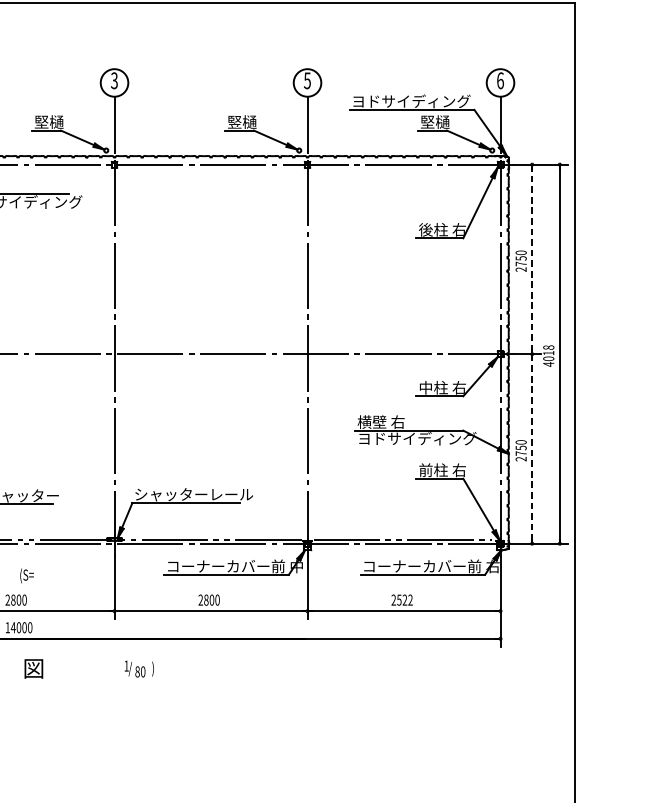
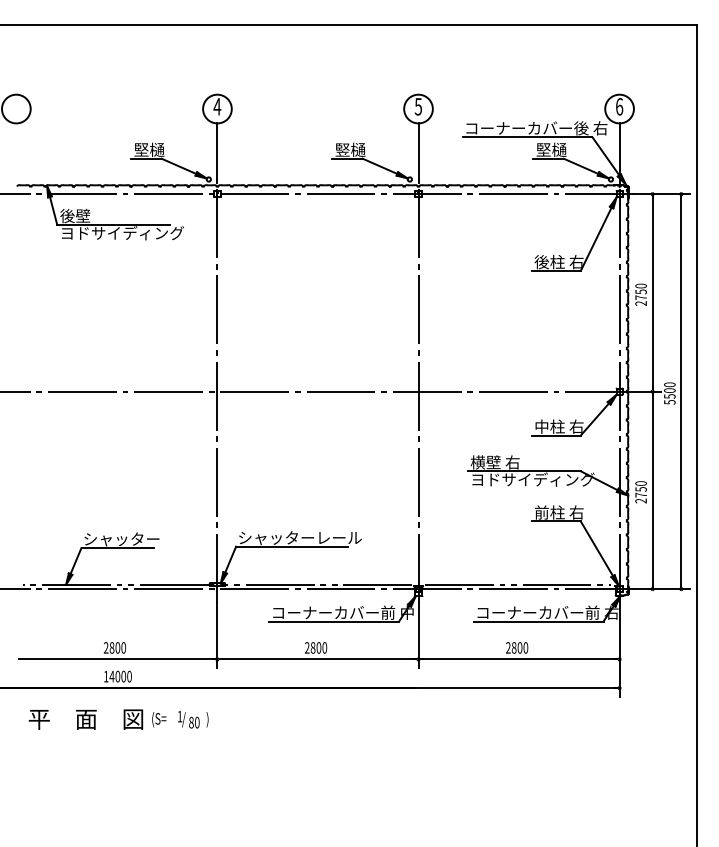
text: (114, 80) -> (217, 106), 3 -> 4
text: (420, 101) -> (536, 128), ヨドサイディング -> コーナーカバー後 右
line: (532, 259) -> (652, 292), dashed -> solid
text: (548, 355) -> (669, 393), 4018 -> 5500
line: (532, 449) -> (652, 490), dashed -> solid
text: (27, 575) -> (159, 719), moved
text: (404, 599) -> (519, 647), 2522 -> 2800
text: (139, 668) -> (193, 719), moved

